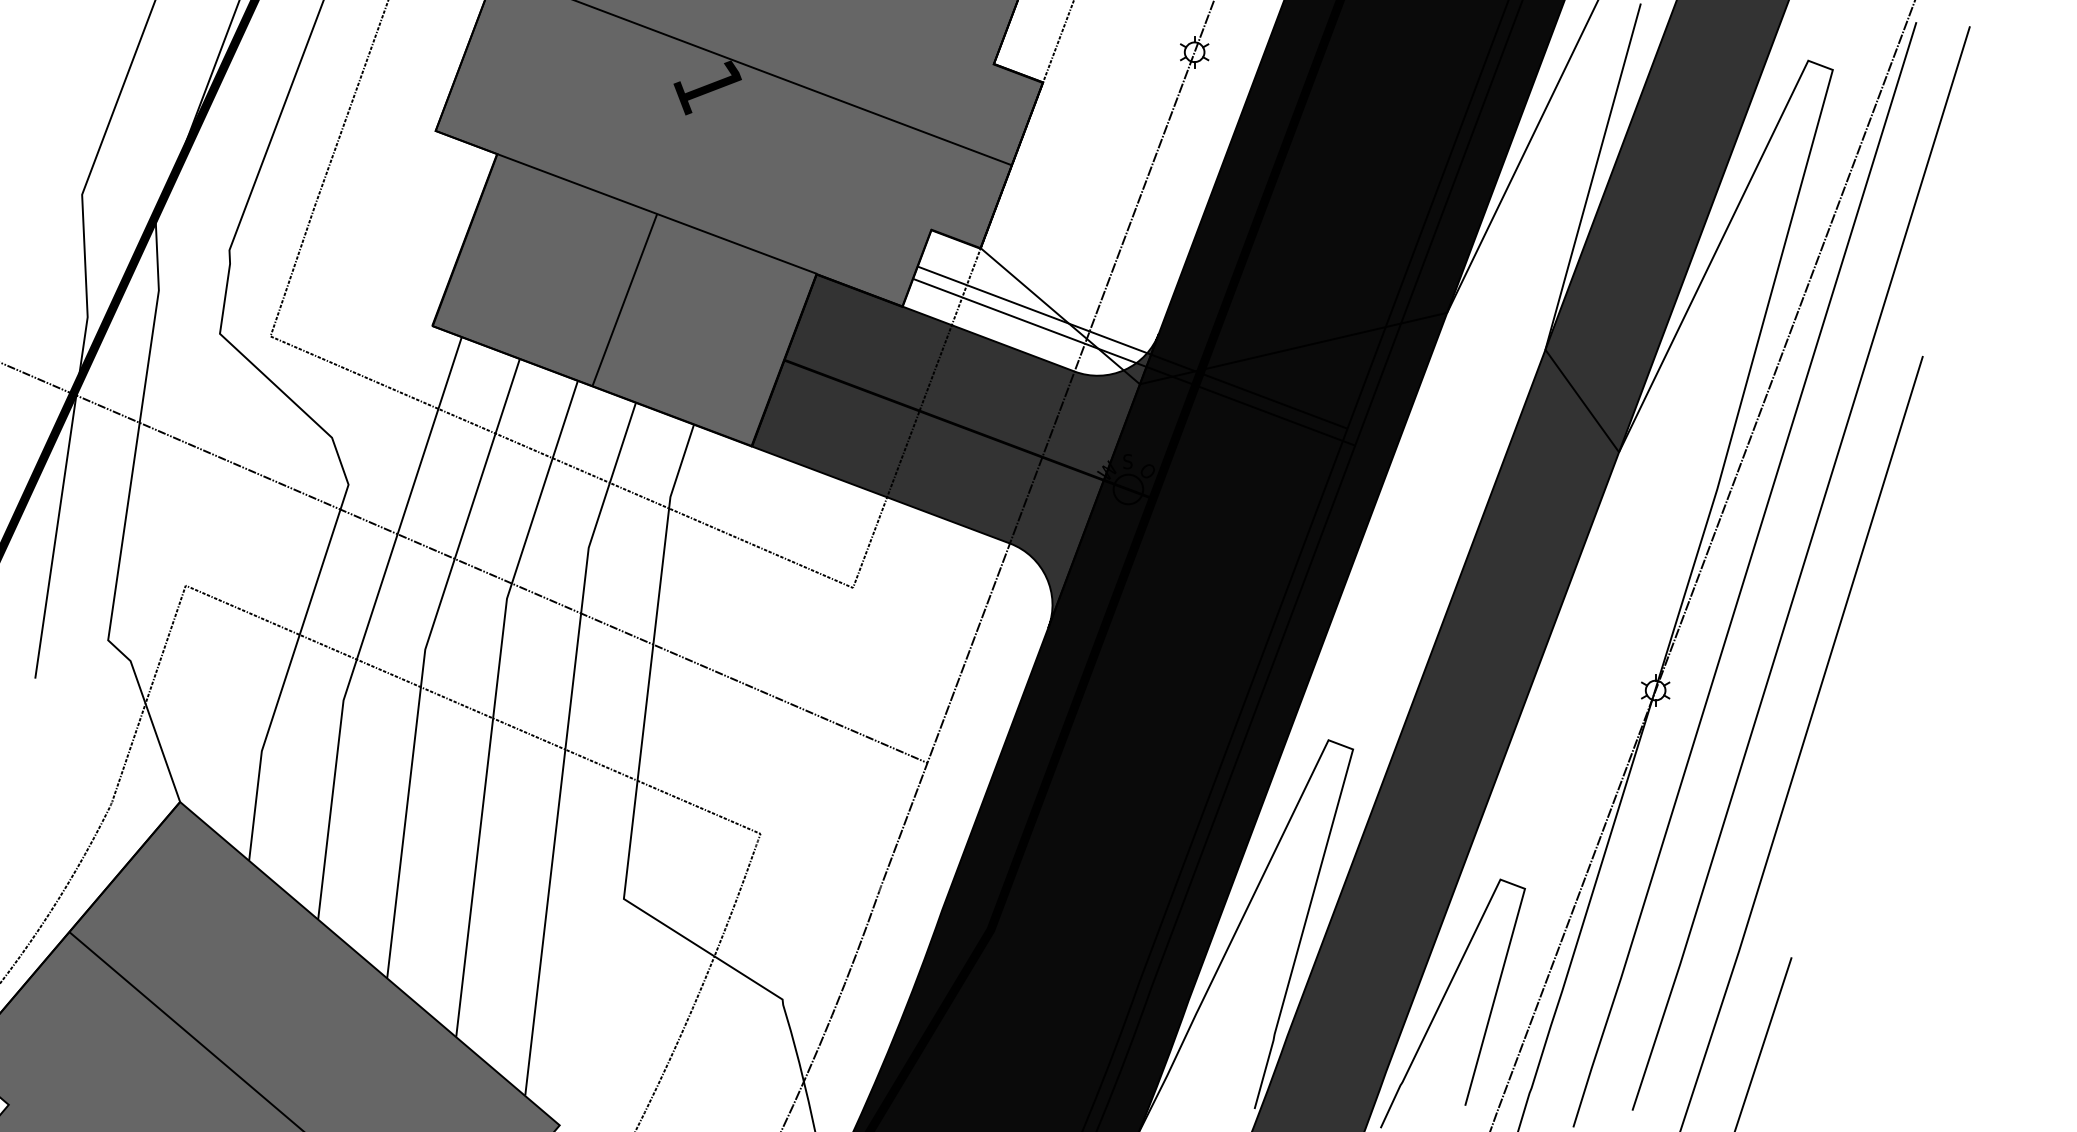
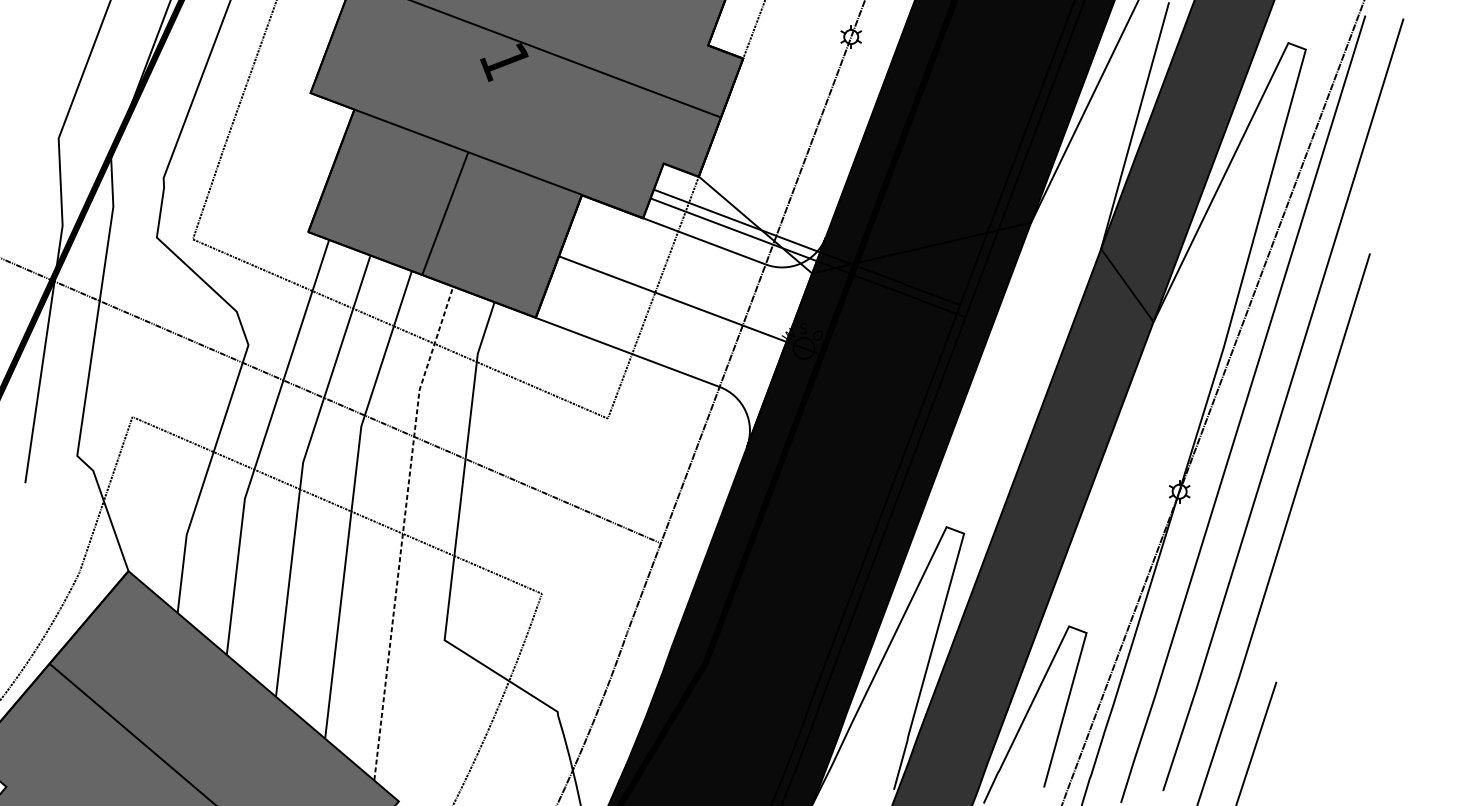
fill: (955, 451) -> (680, 321), removed
line: (565, 745) -> (403, 530), solid -> dashed

